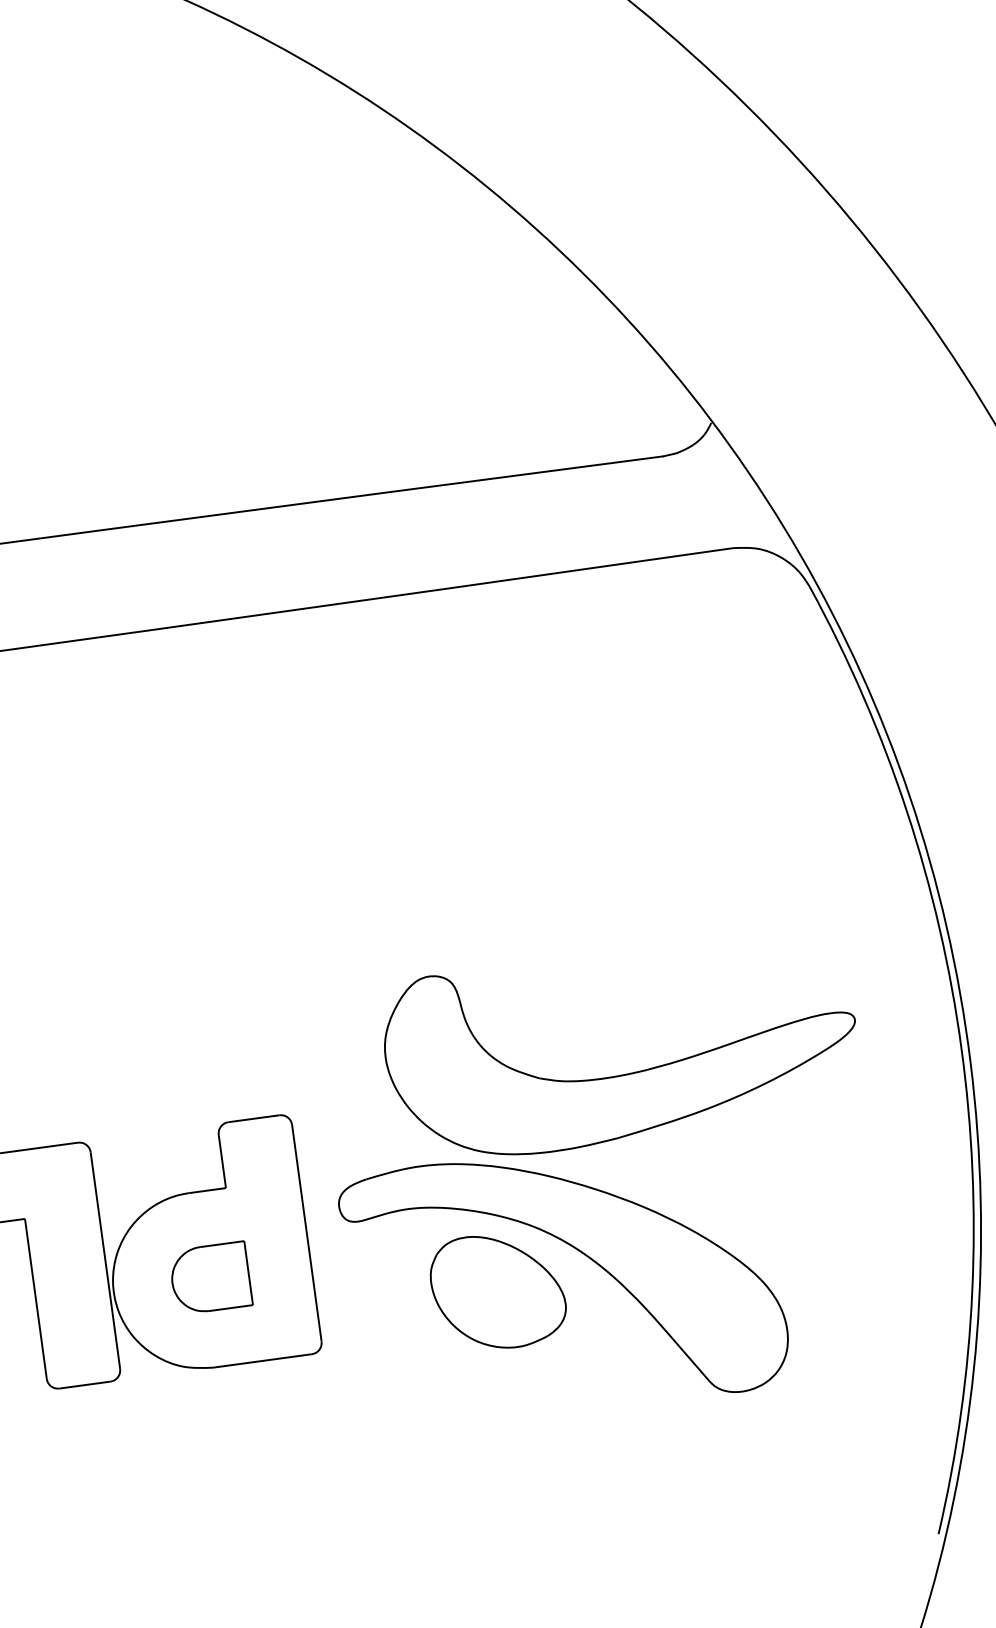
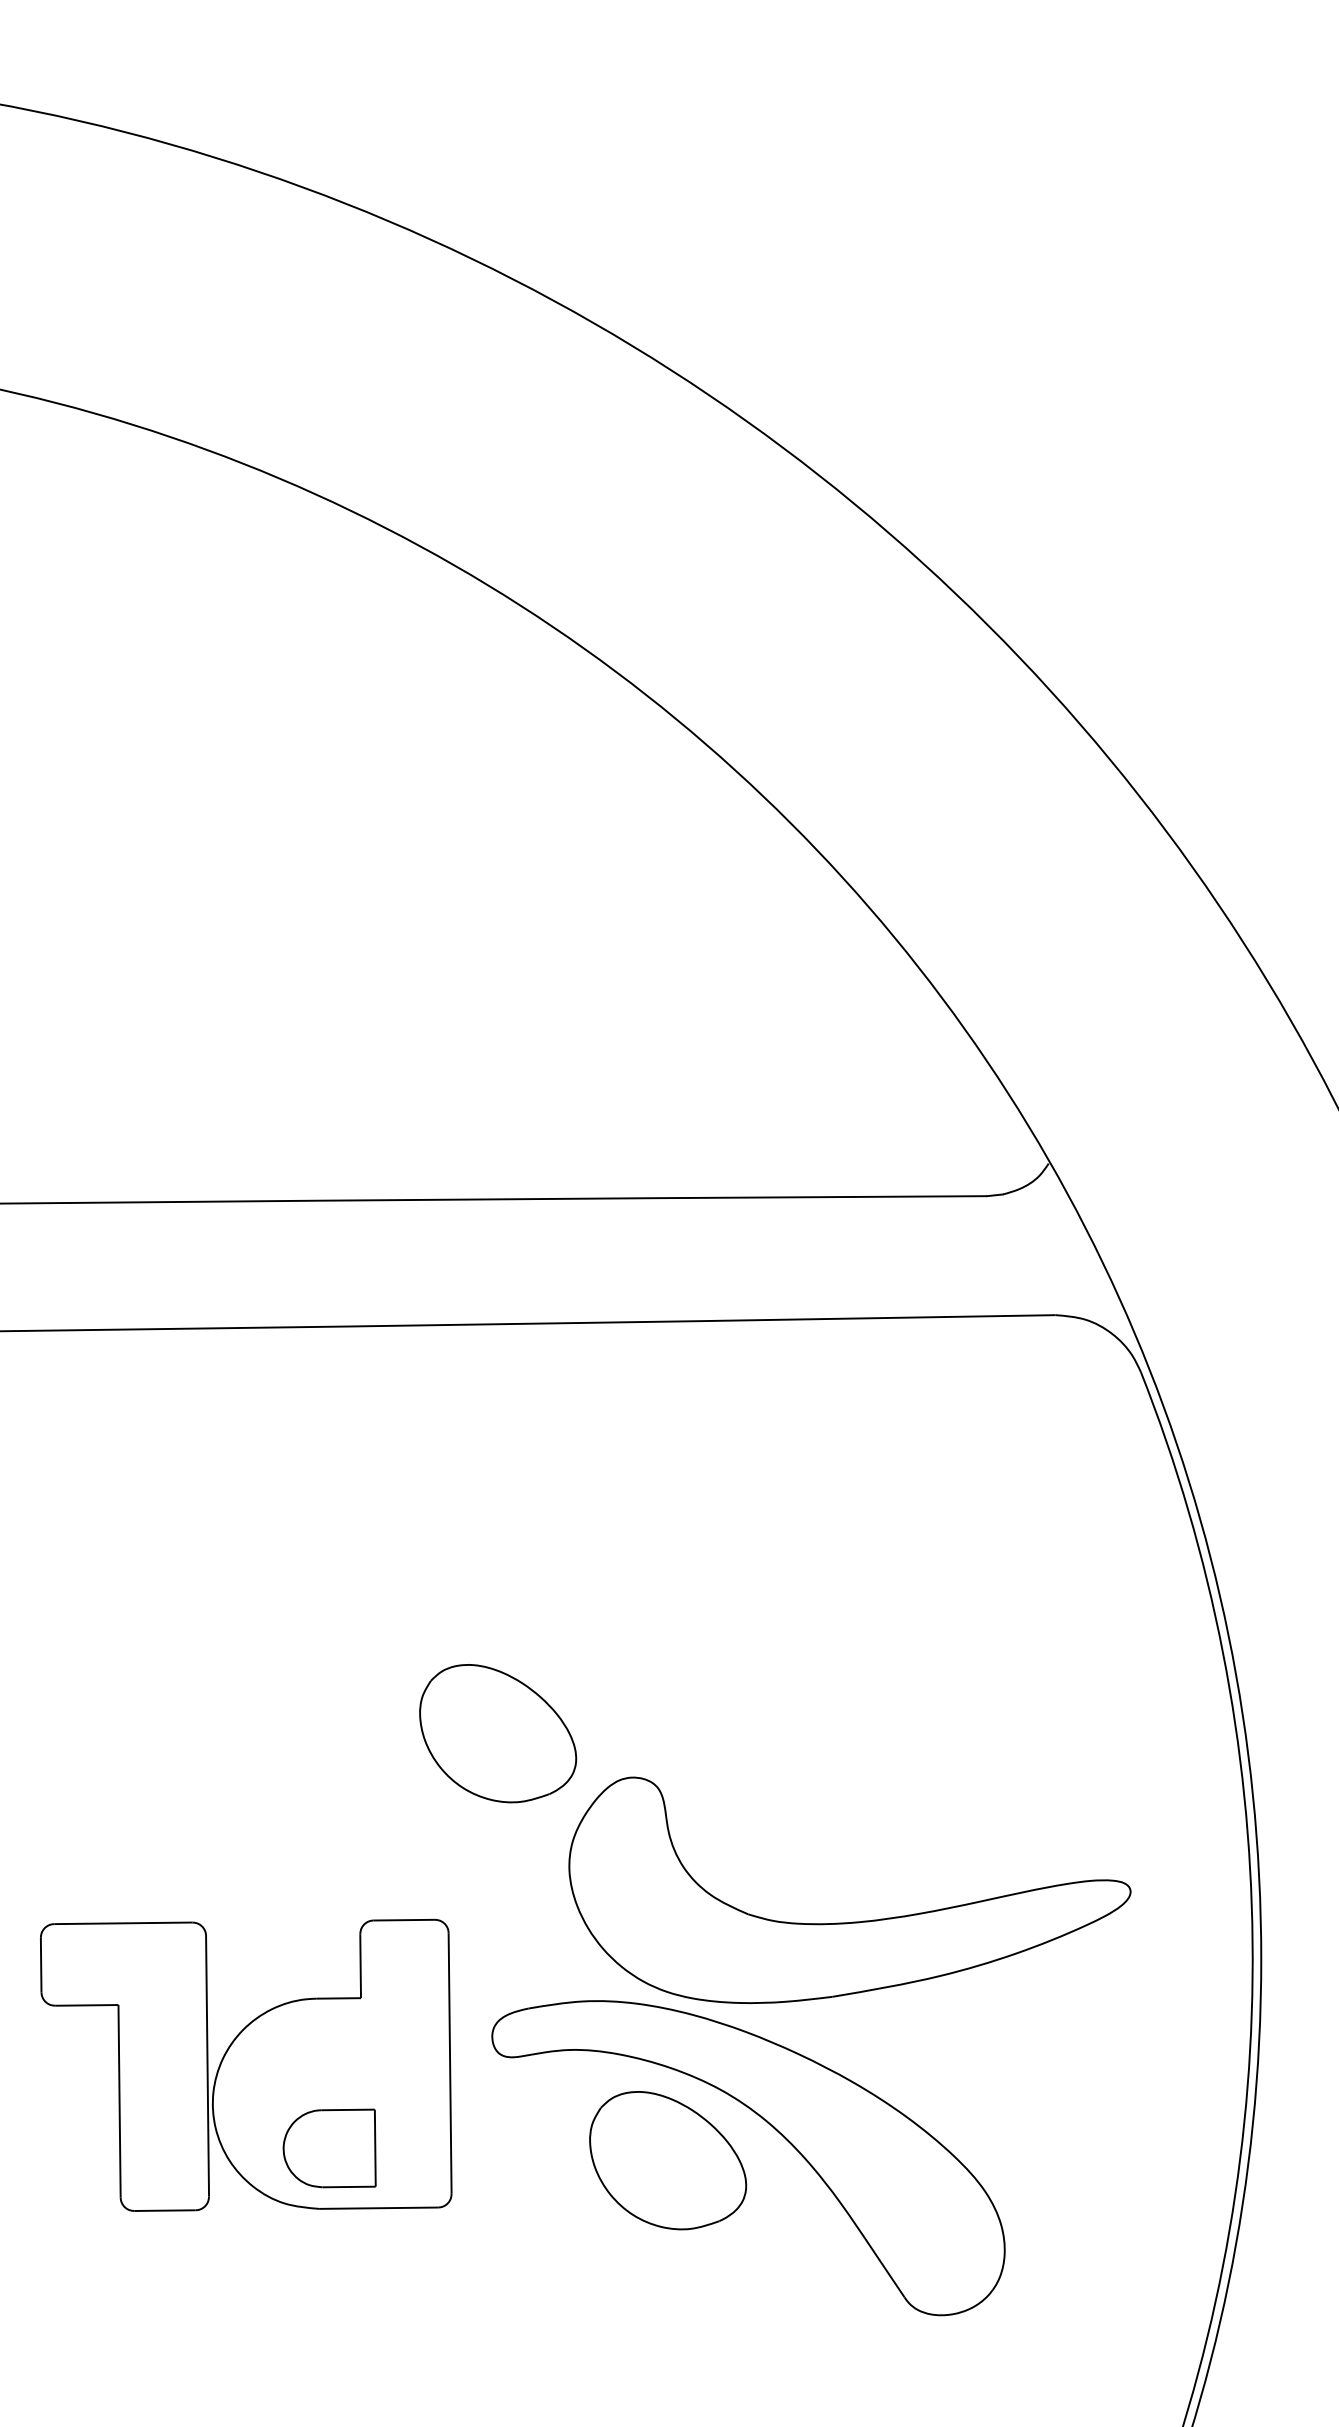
part: (312, 953) -> (498, 1733), added
part: (210, 1278) -> (329, 2148), moved

